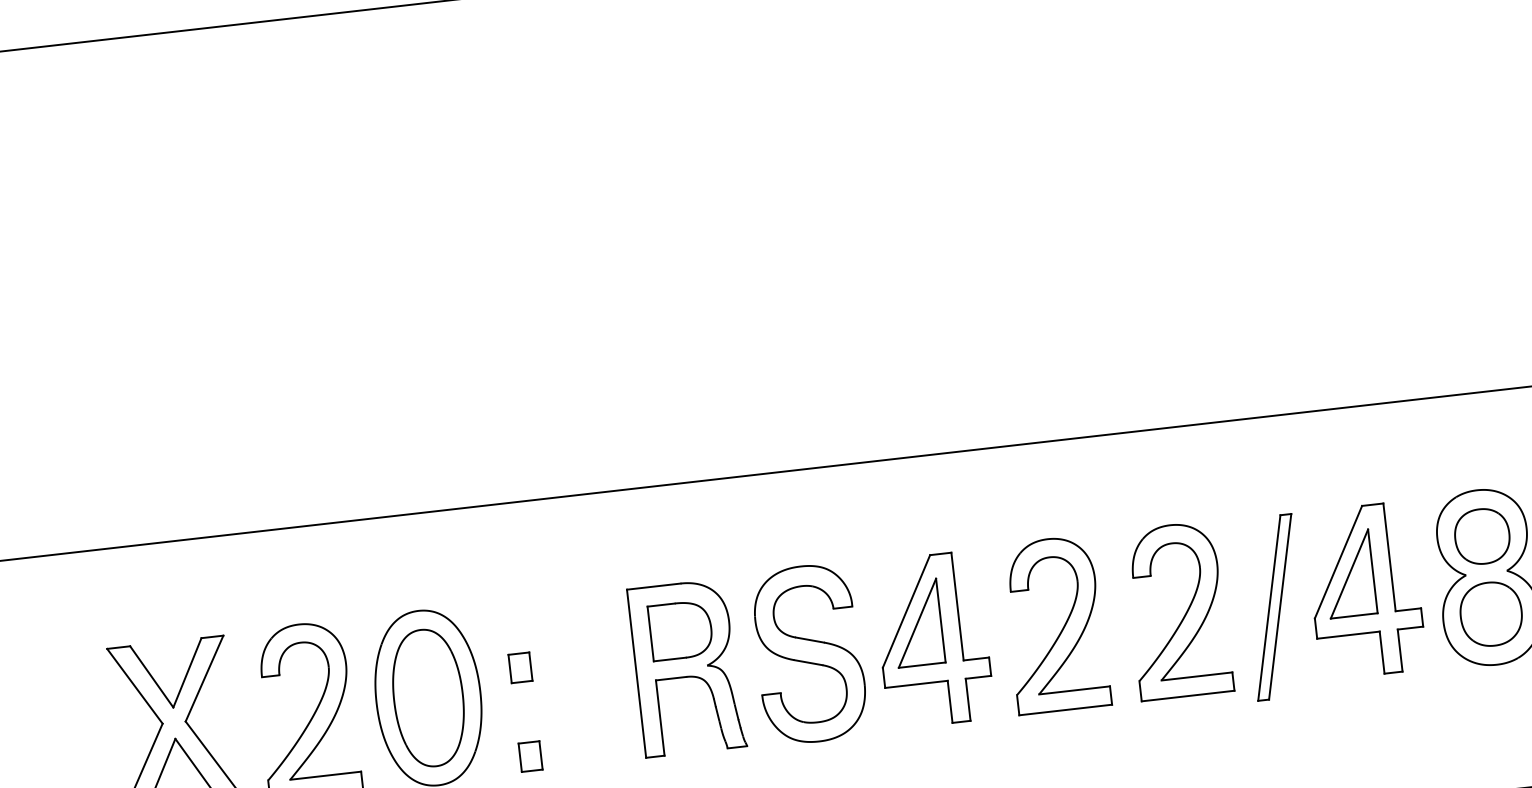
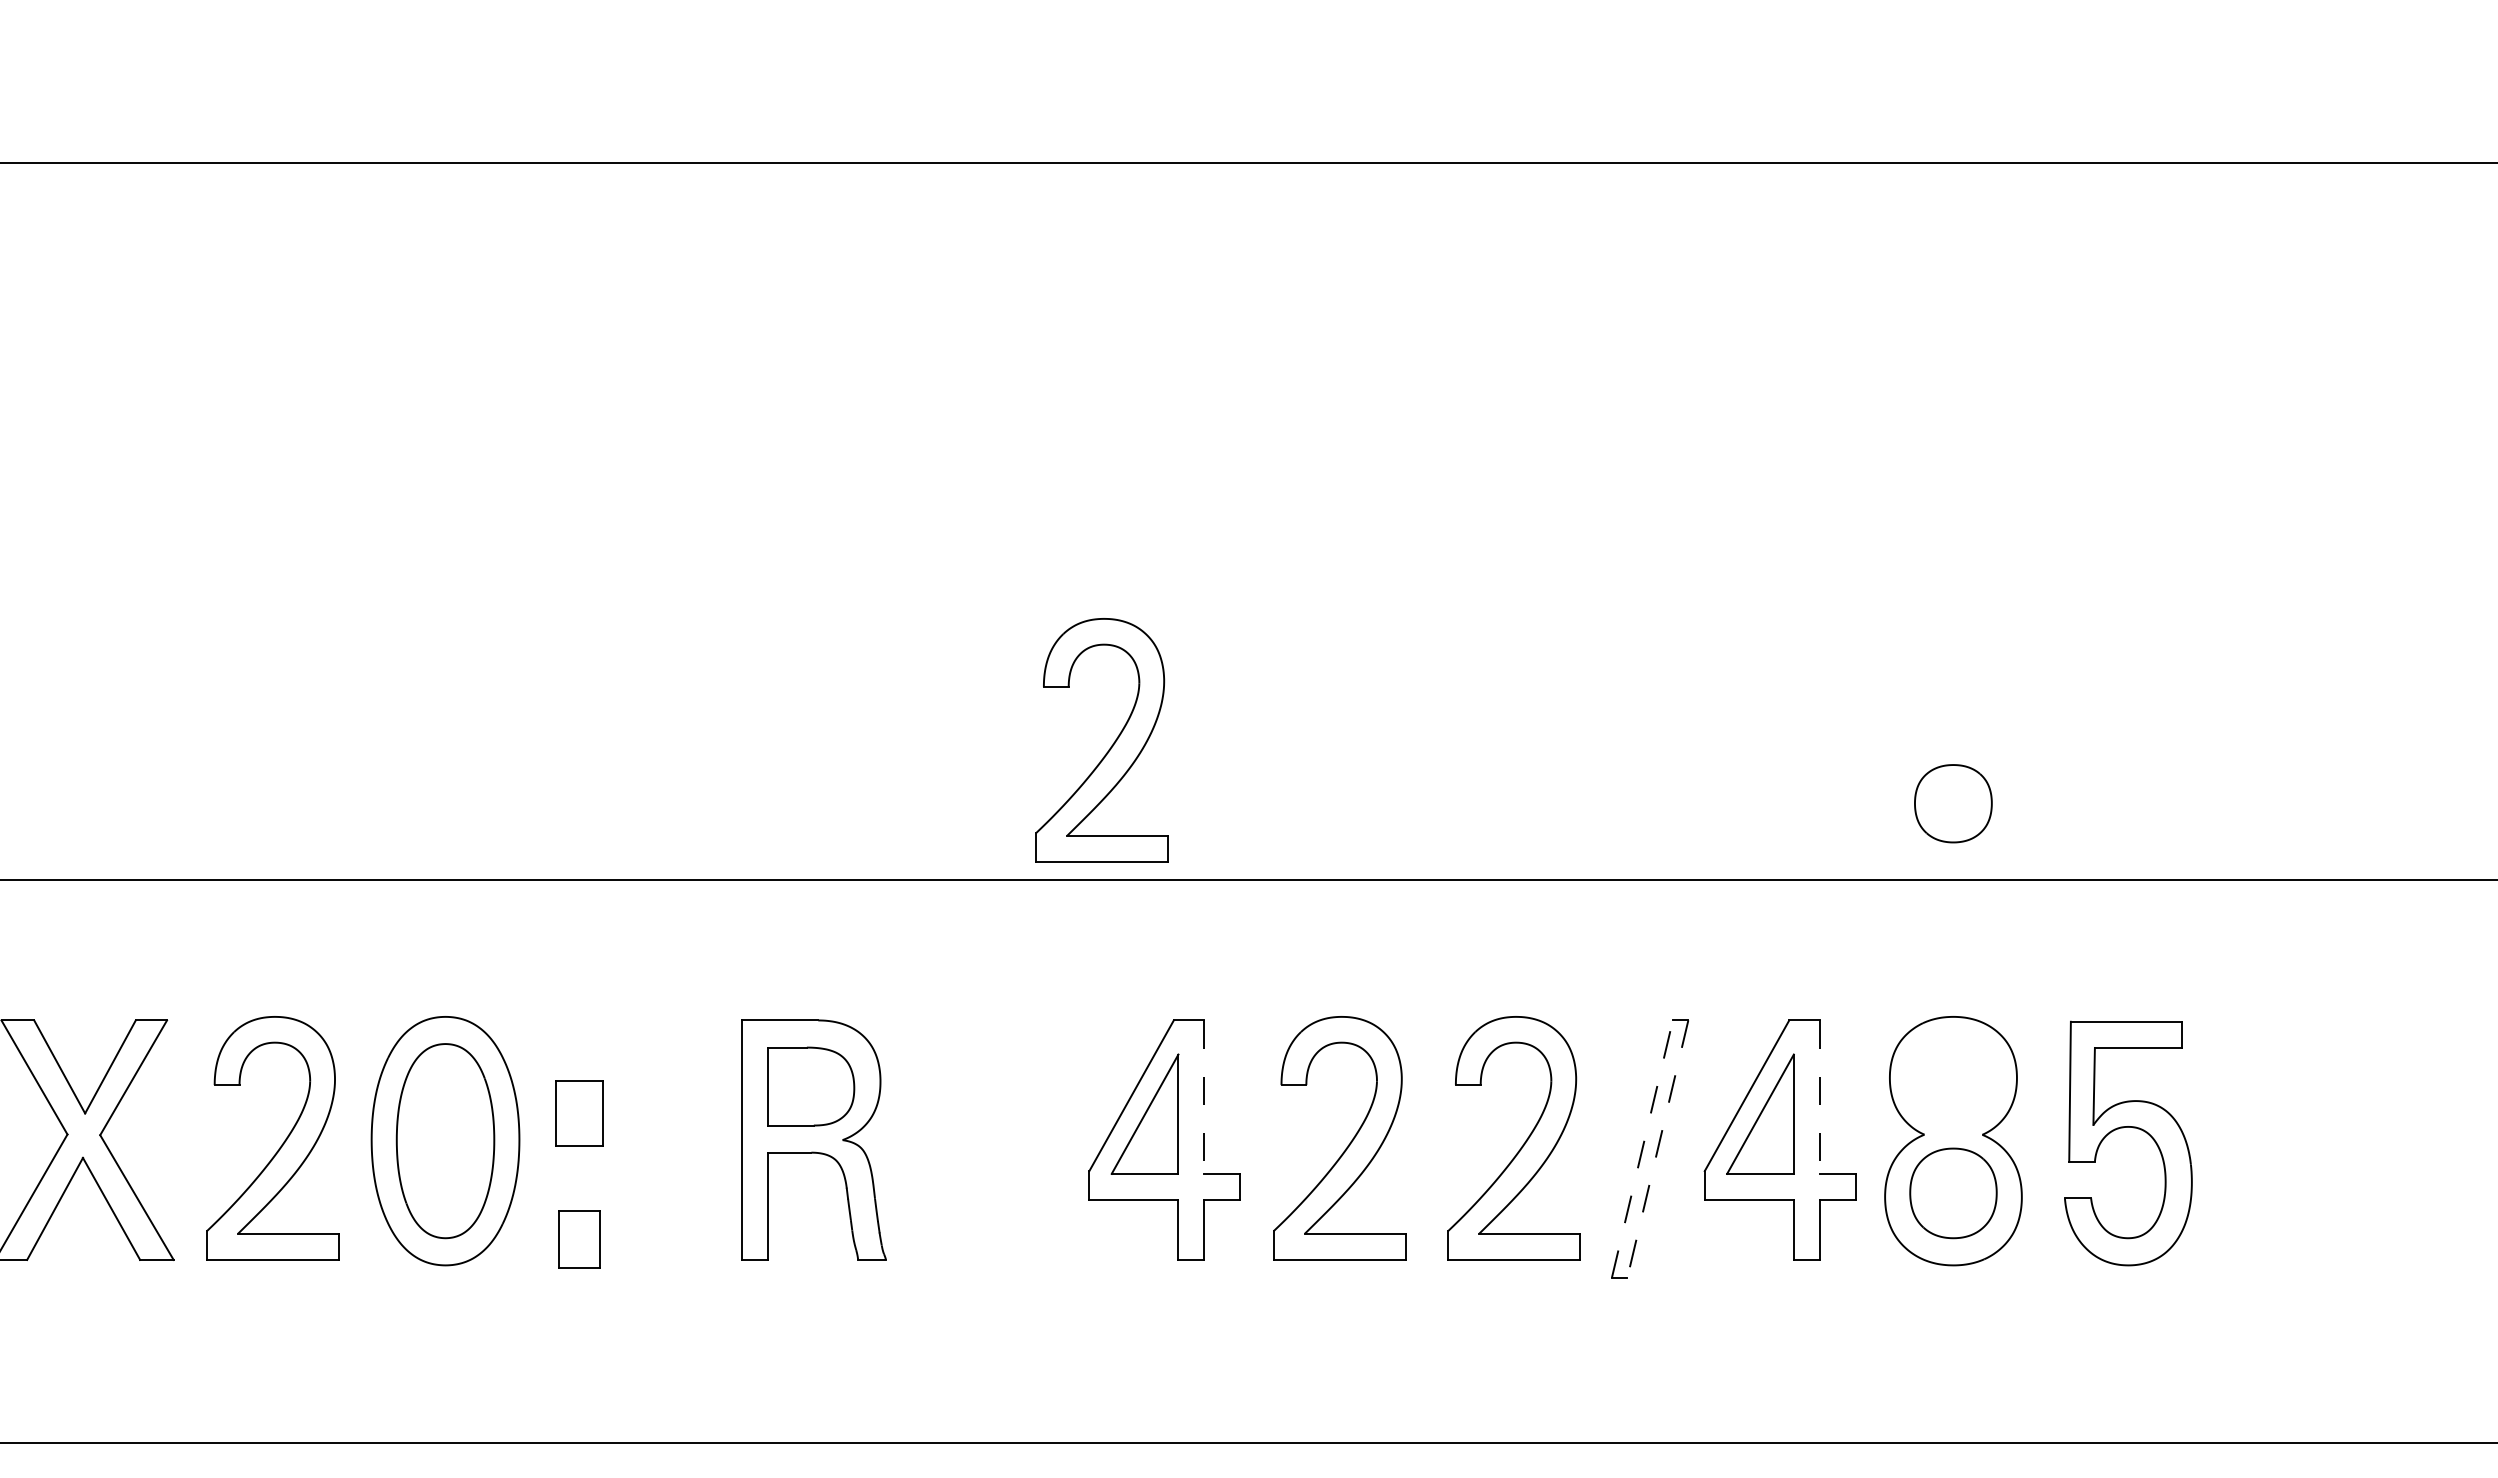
part: (864, 367) -> (1111, 745), added
part: (1482, 536) -> (1953, 803), moved
line: (1389, 557) -> (1819, 1097), solid -> dashed
line: (957, 606) -> (1204, 1097), solid -> dashed
line: (1269, 607) -> (1642, 1148), solid -> dashed
line: (1279, 607) -> (1657, 1149), solid -> dashed
part: (808, 653) -> (987, 1139), removed
part: (520, 667) -> (579, 1112), size x1.6
part: (530, 756) -> (579, 1239), size x1.4

